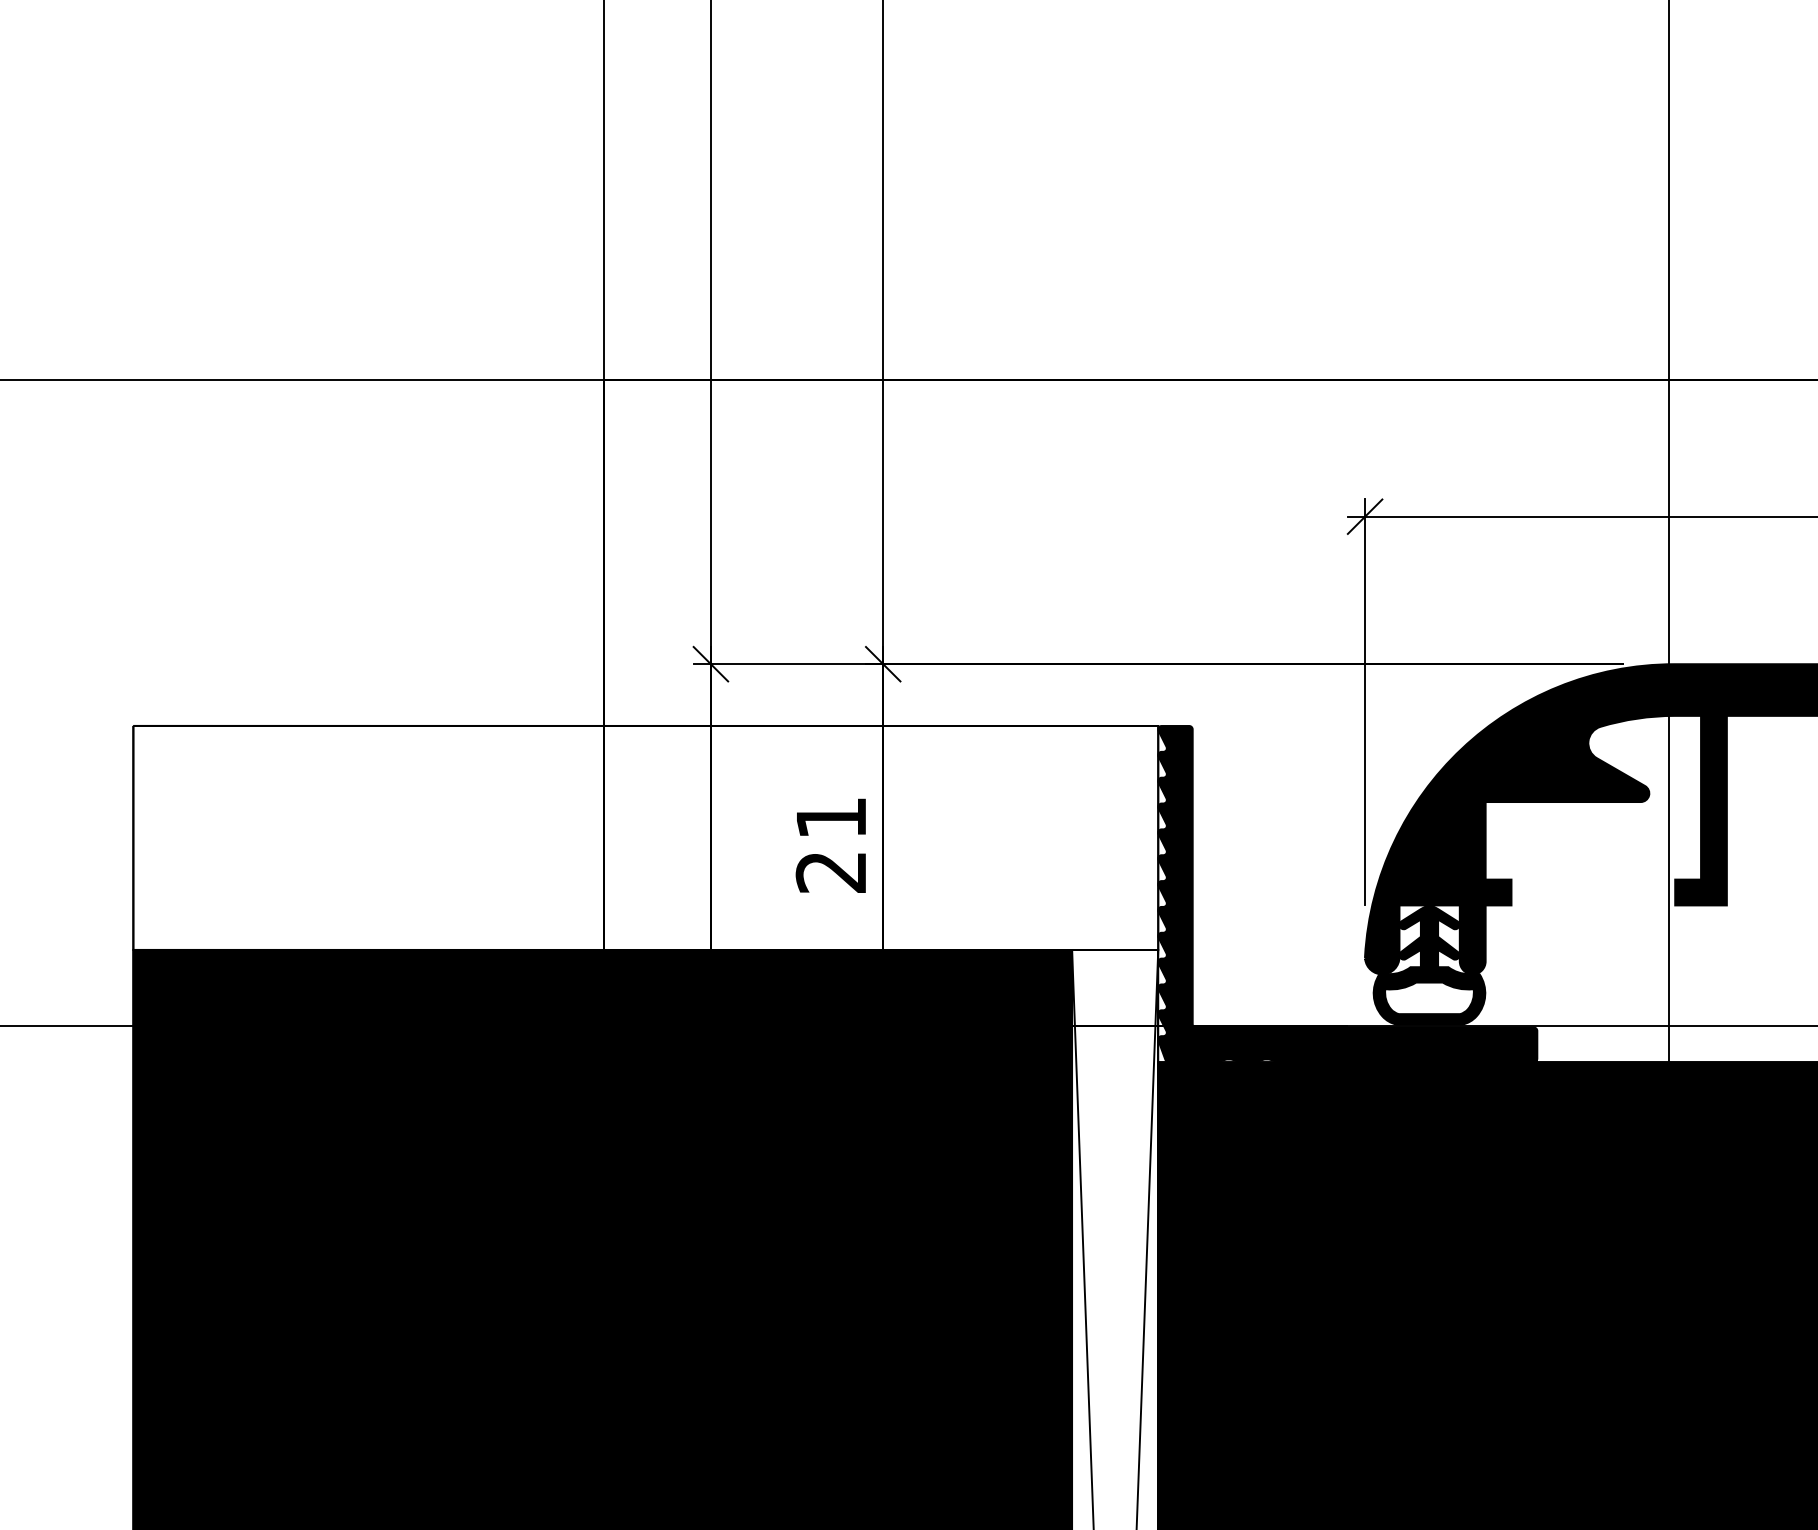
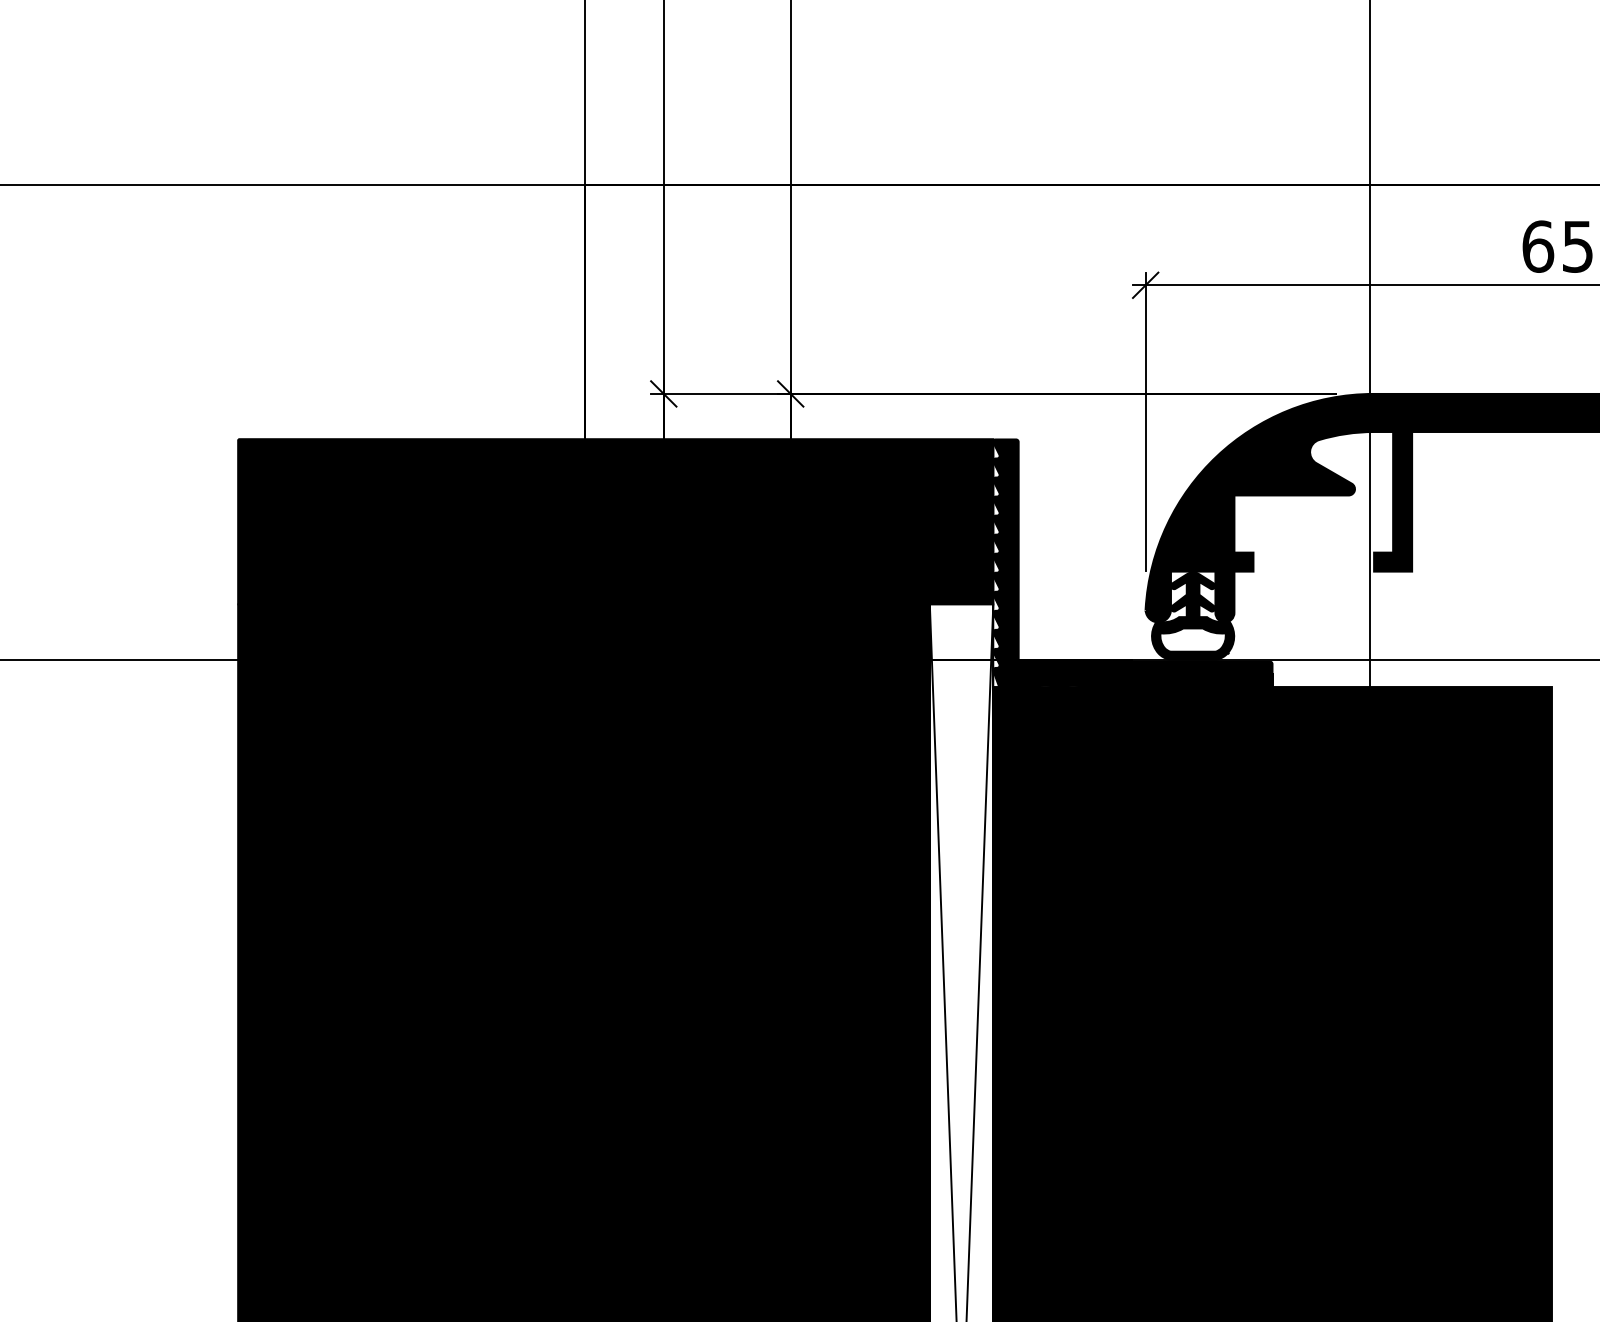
fill: (645, 837) -> (615, 521), added

